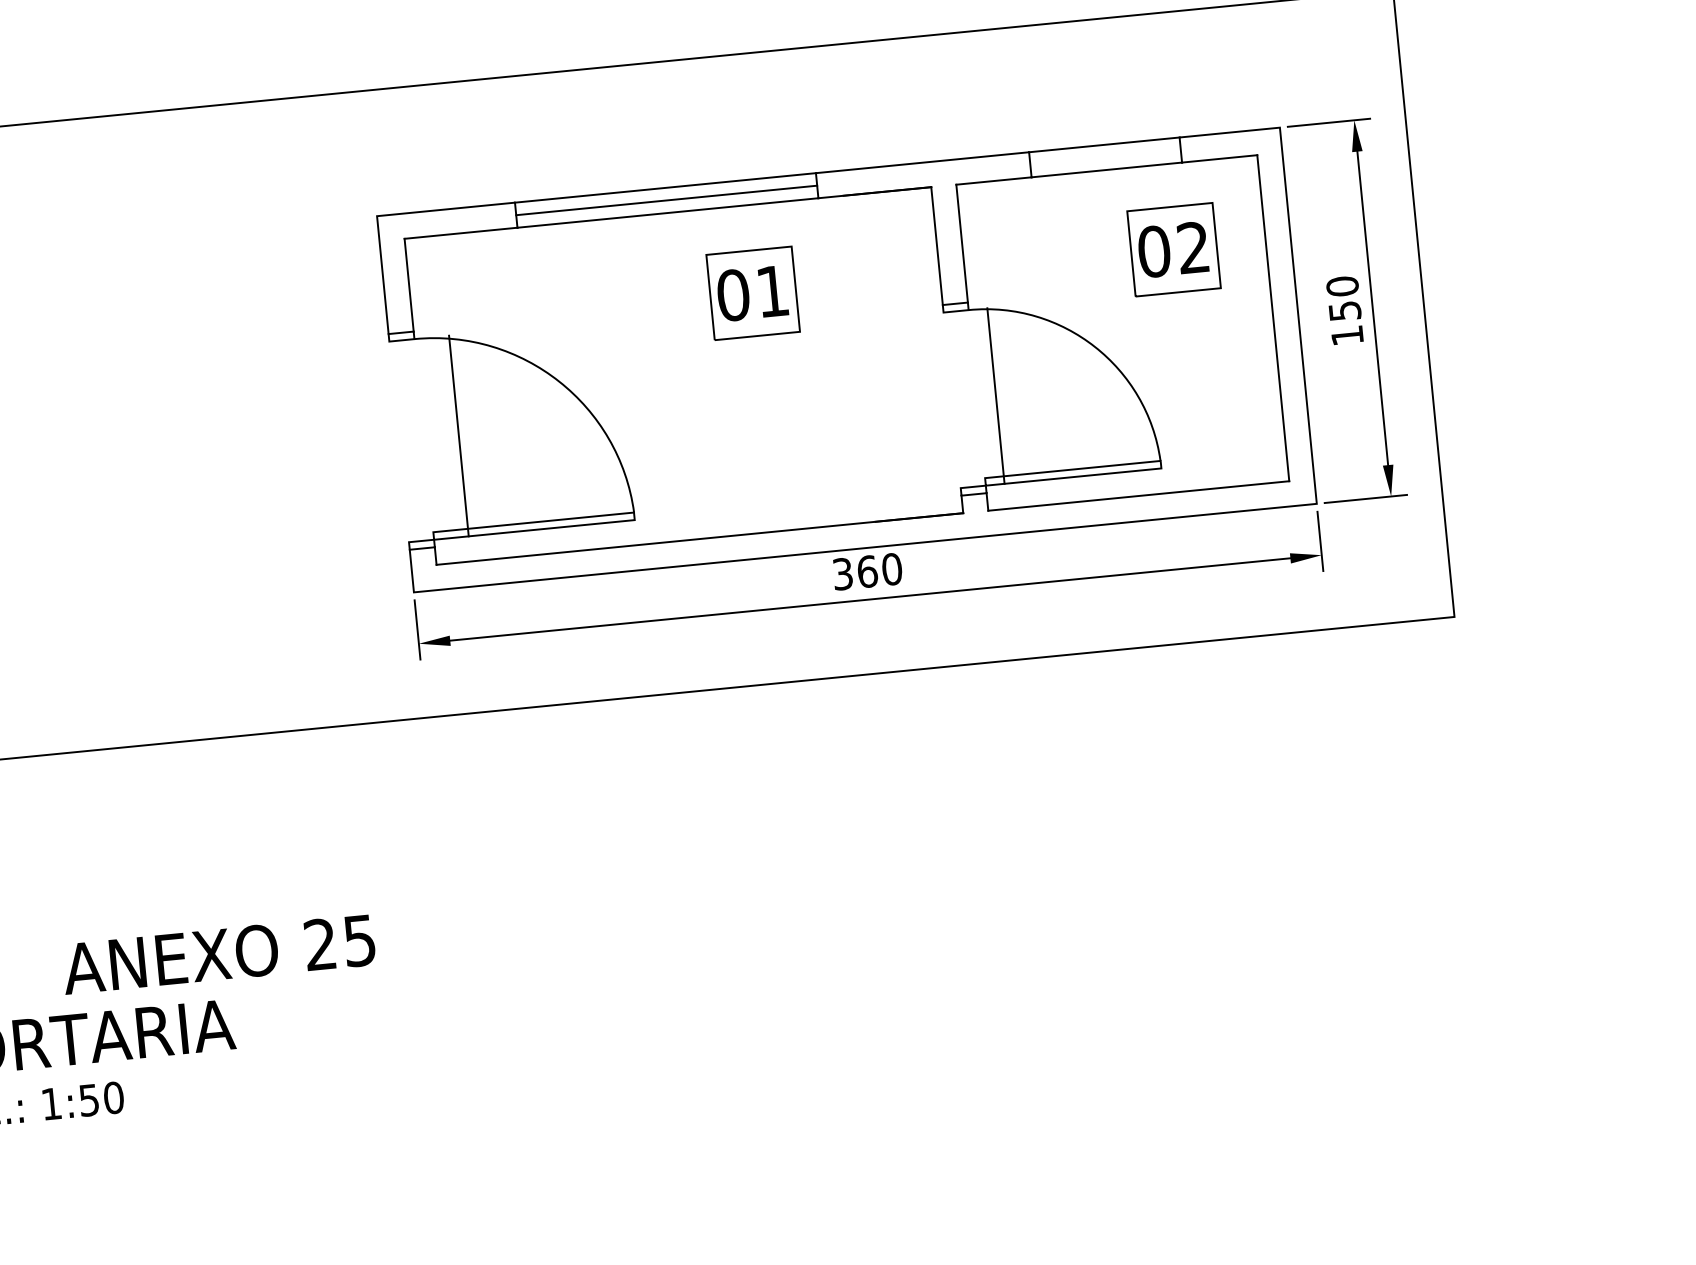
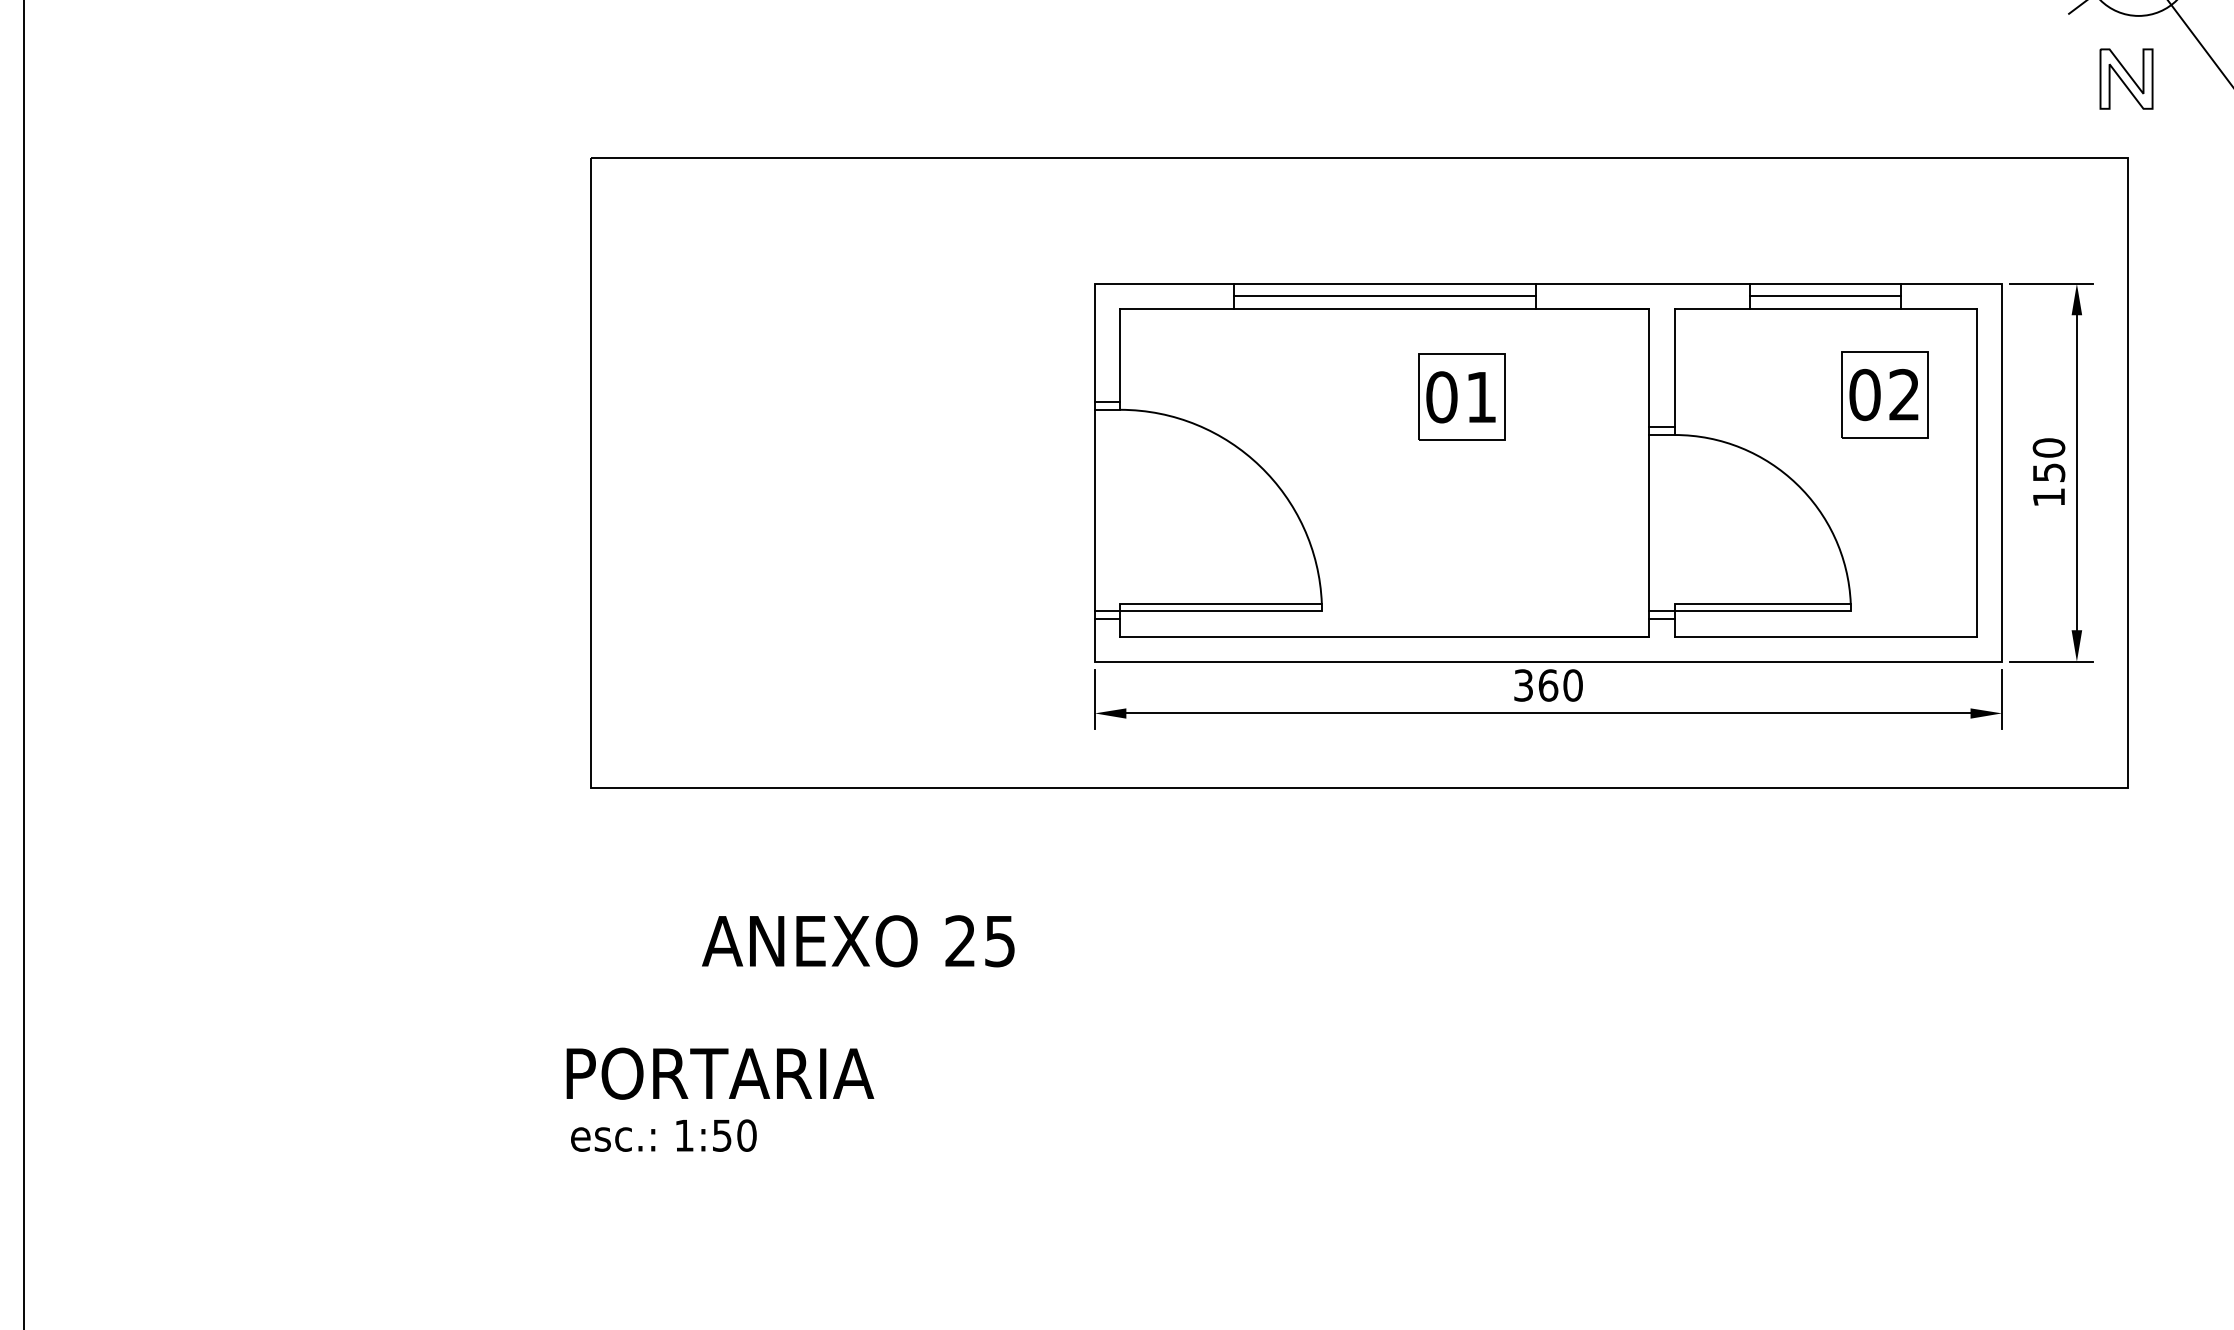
line: (1105, 157) -> (1825, 296), added
line: (996, 396) -> (1649, 523), moved
line: (458, 435) -> (1094, 510), moved
text: (218, 954) -> (858, 941), moved

